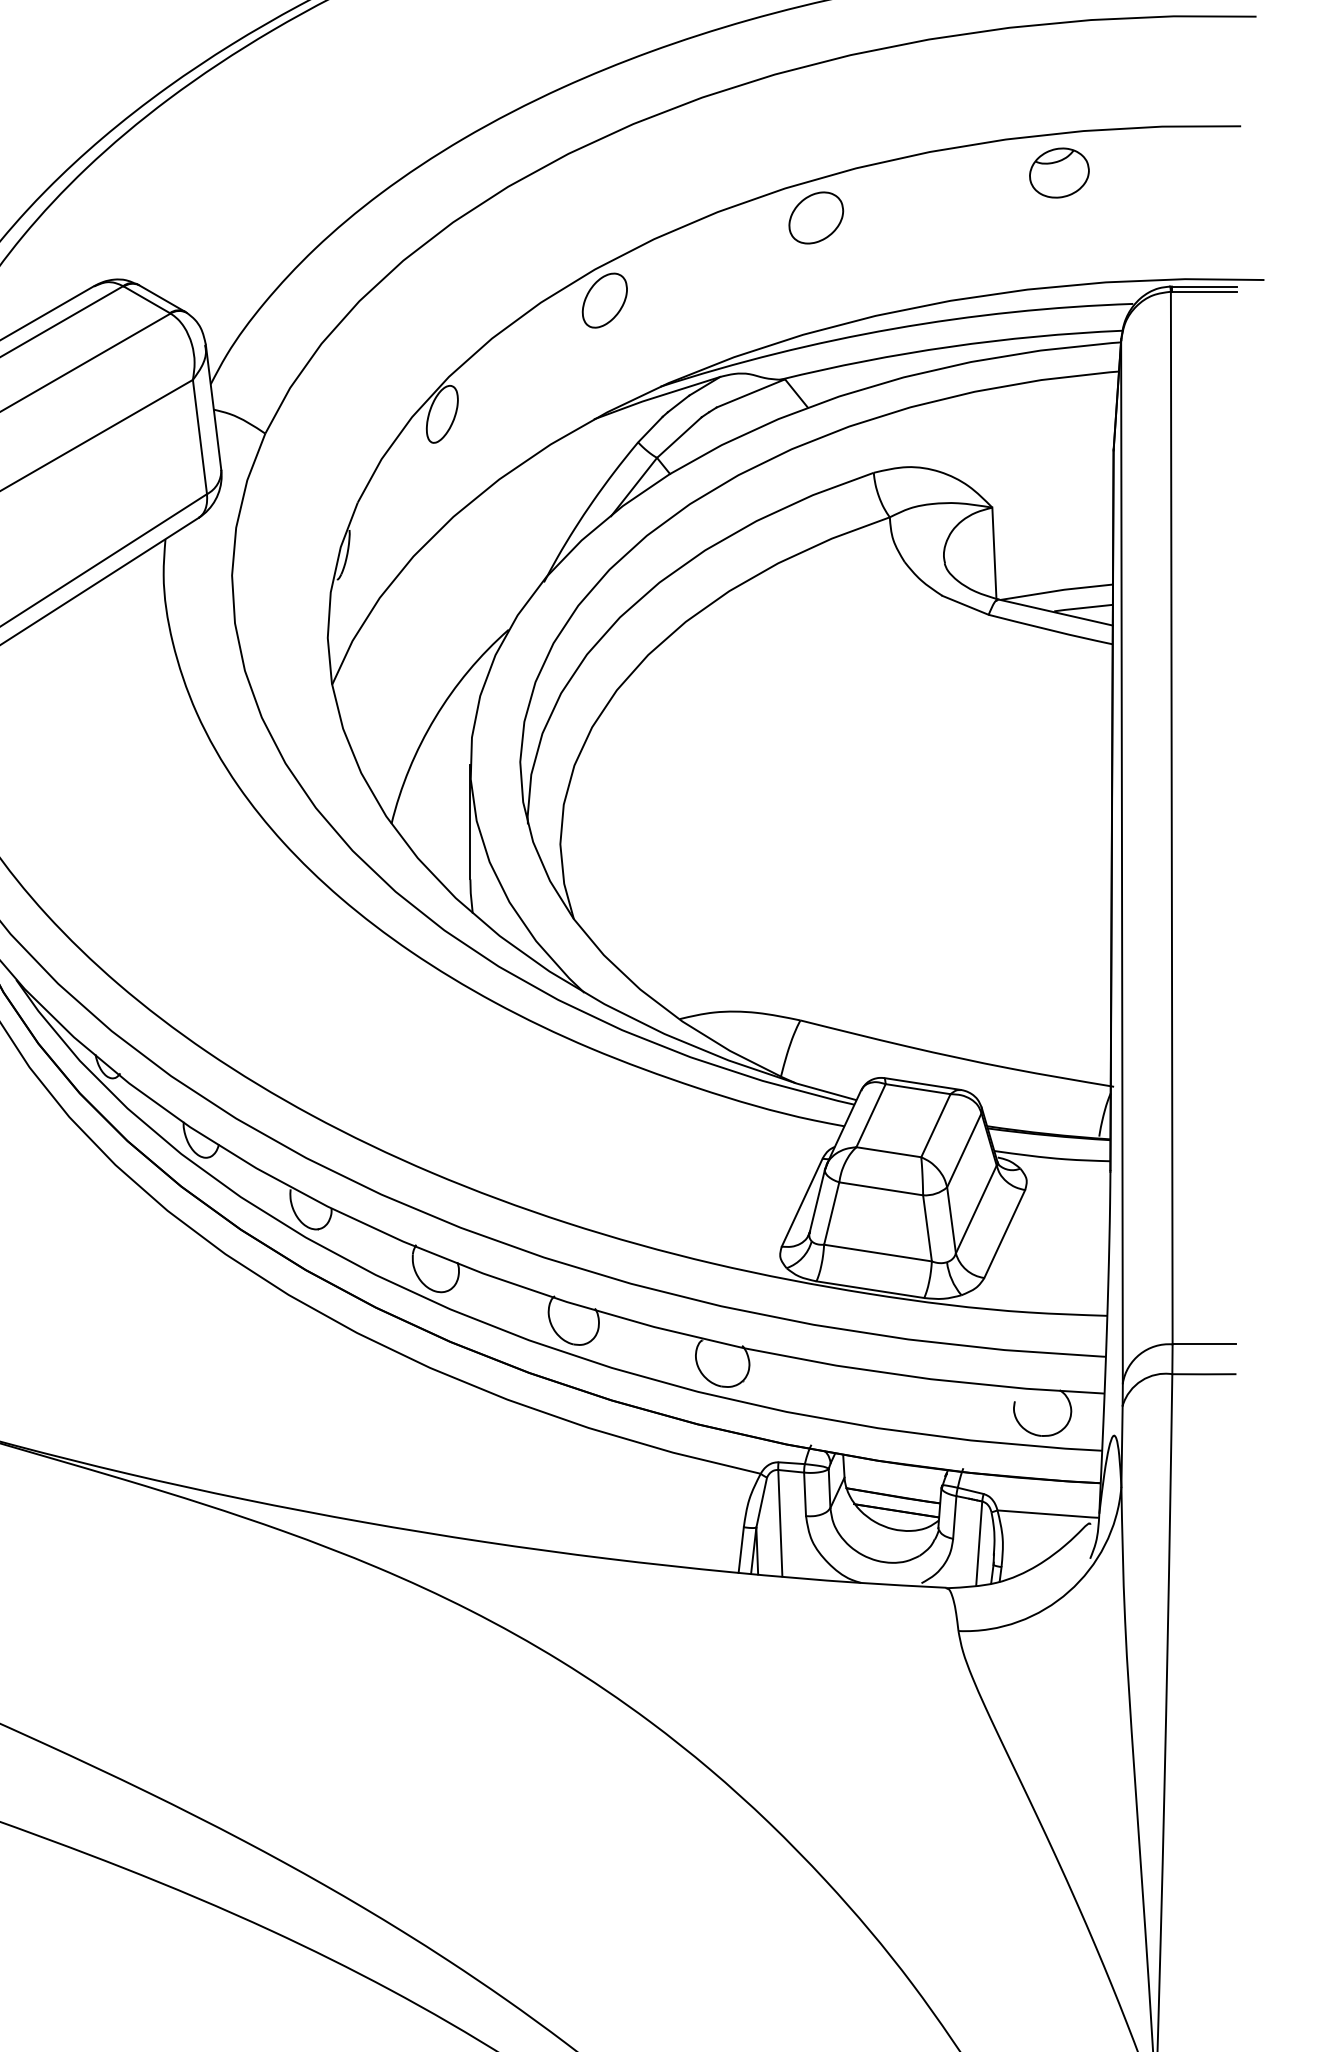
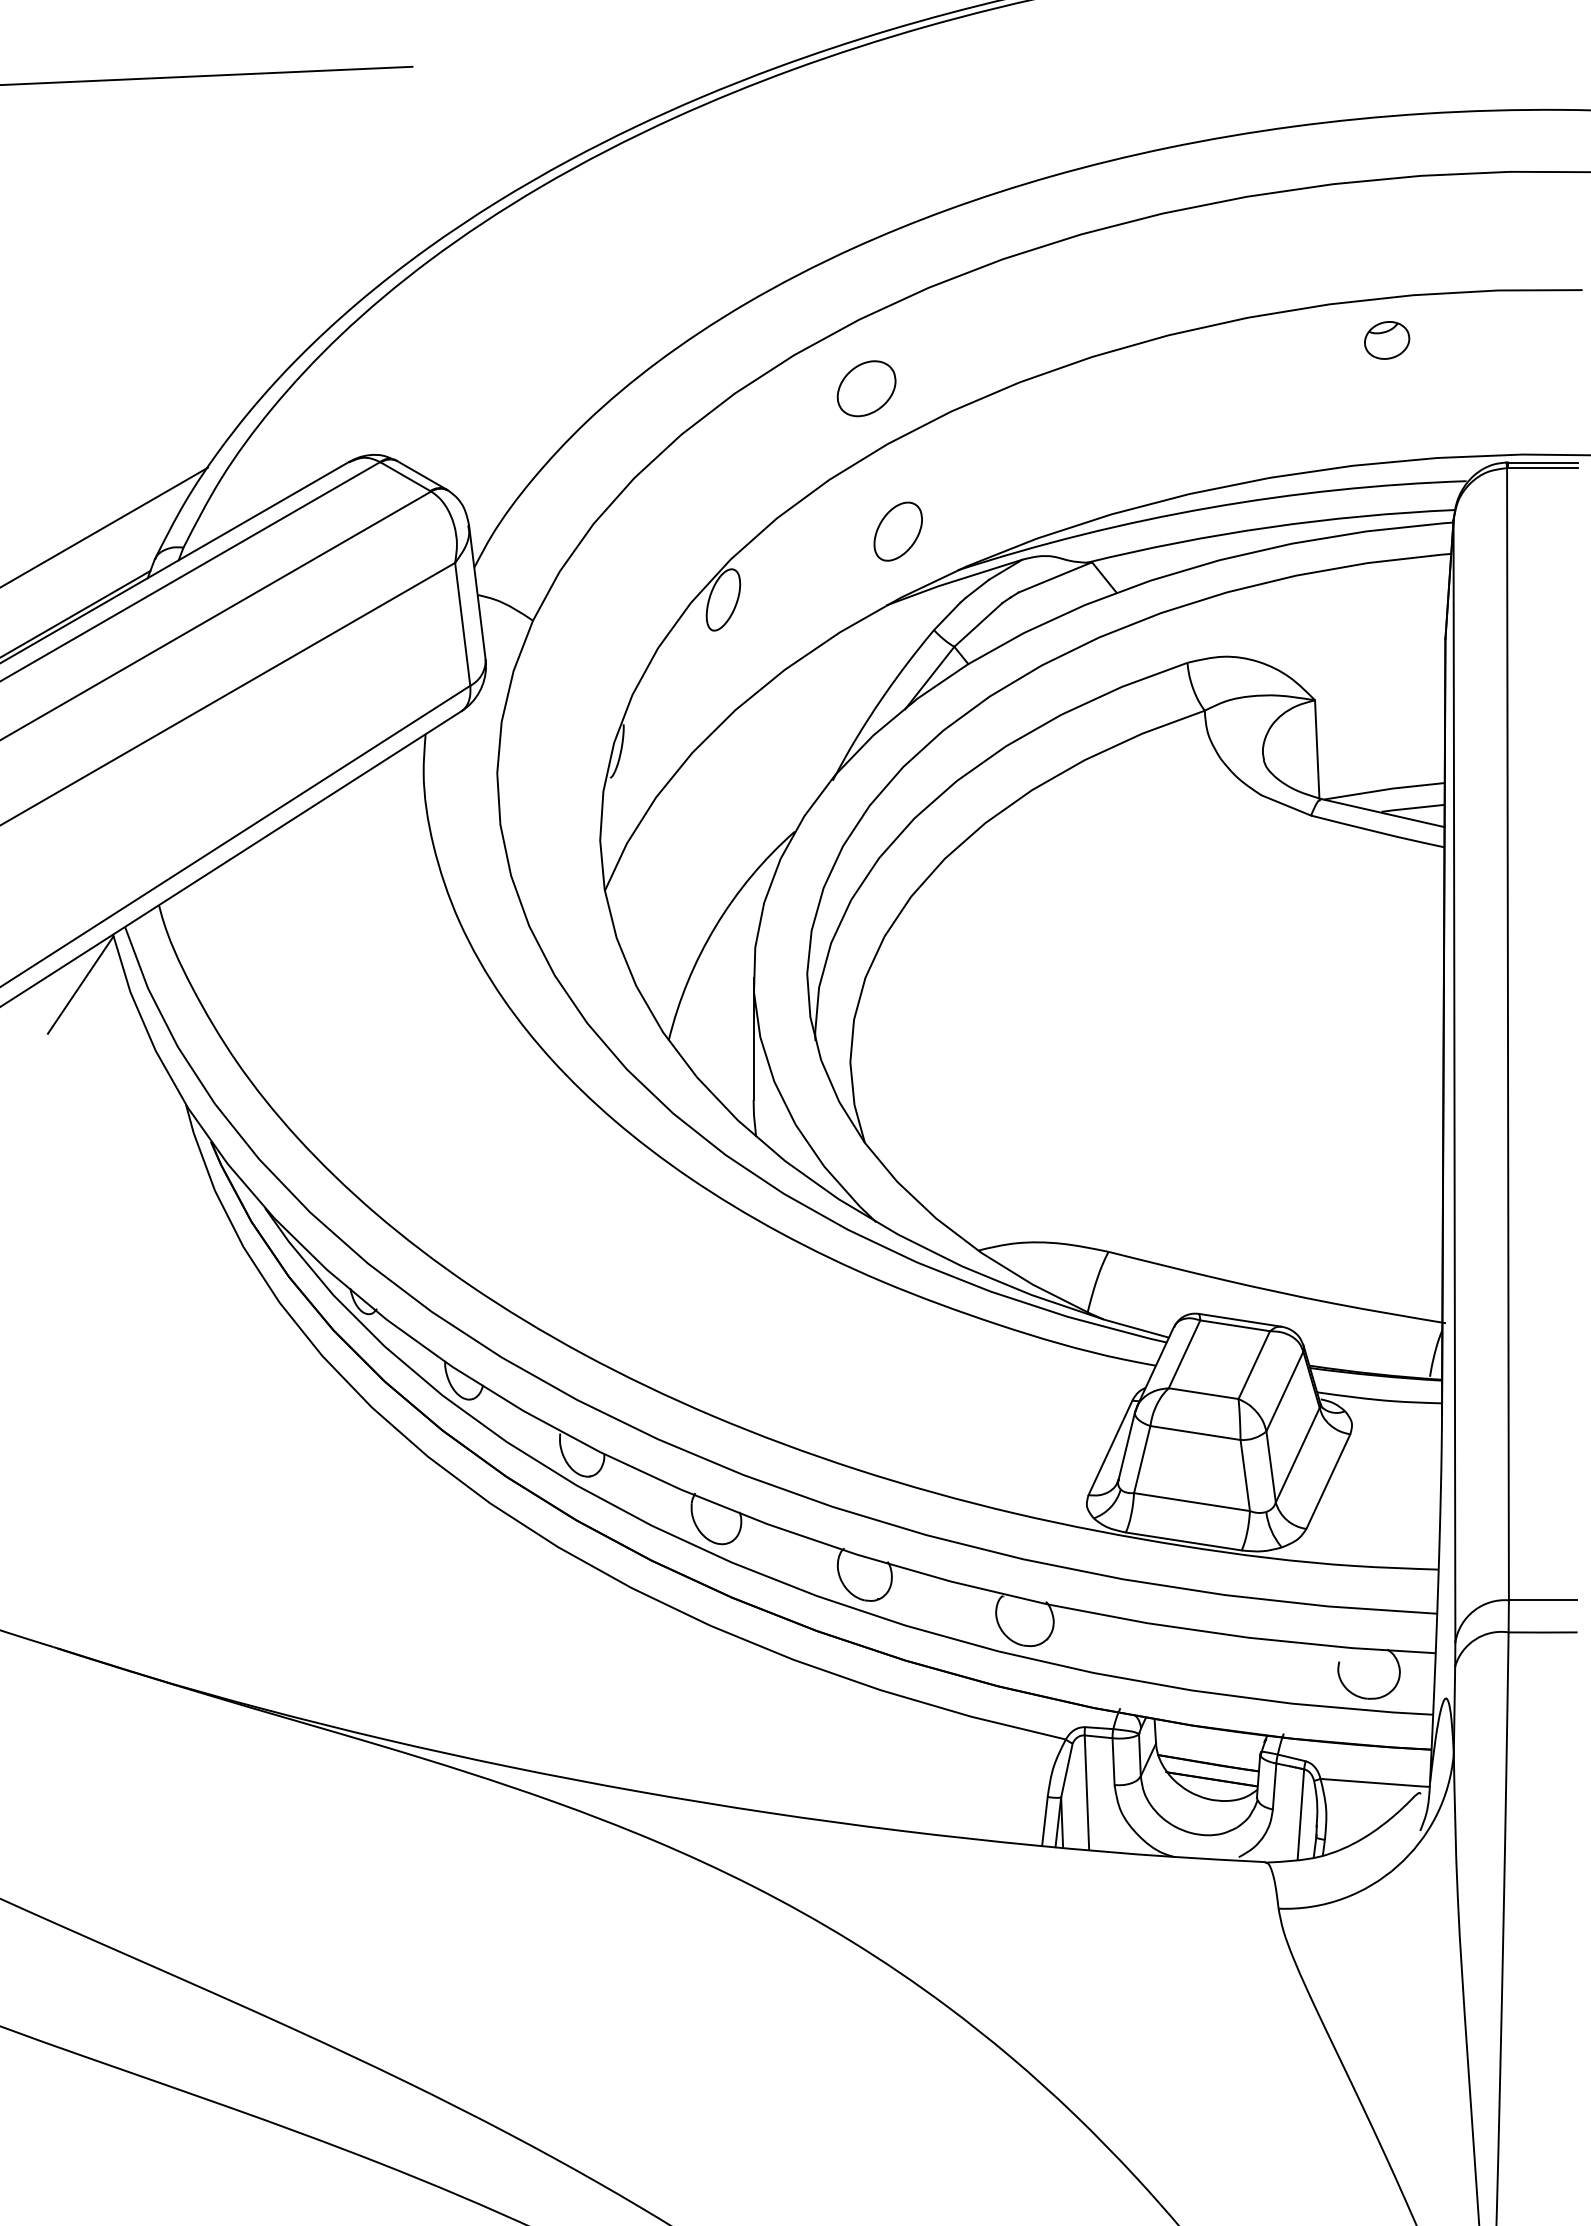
part: (1058, 173) -> (1386, 340), size x0.7
part: (816, 217) -> (866, 388), moved
part: (604, 300) -> (897, 531), moved

